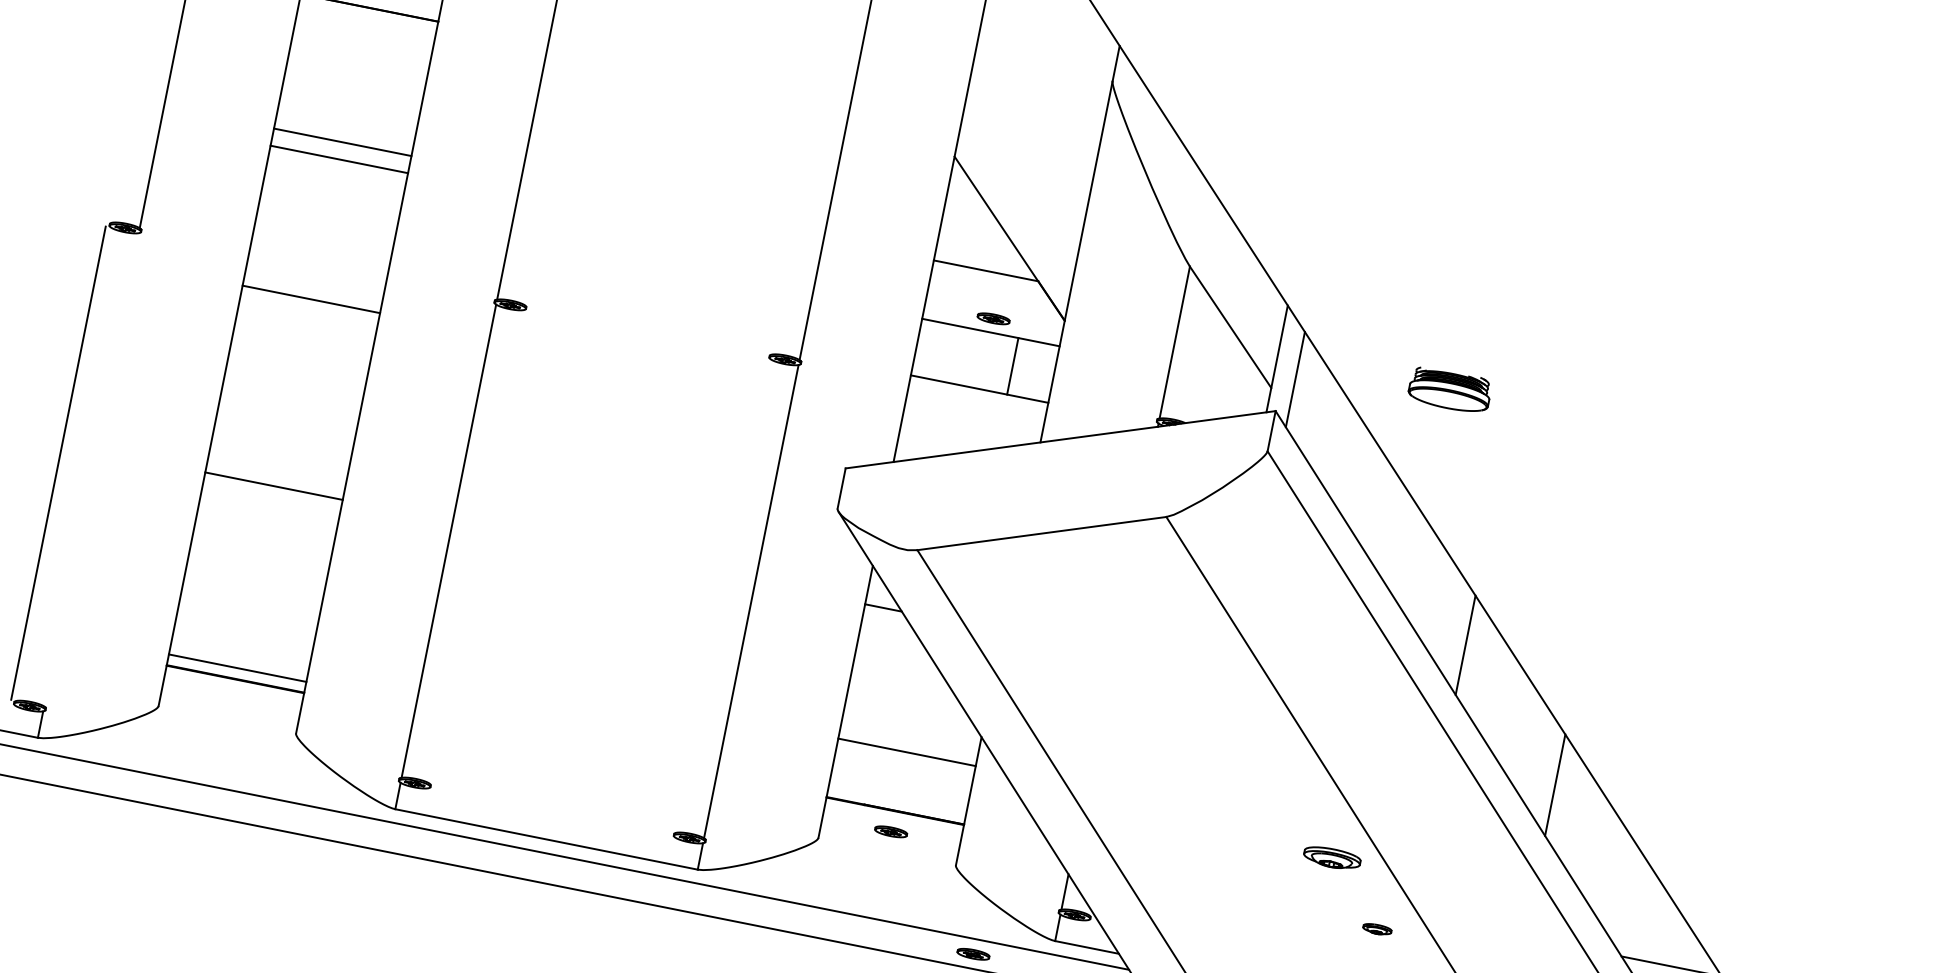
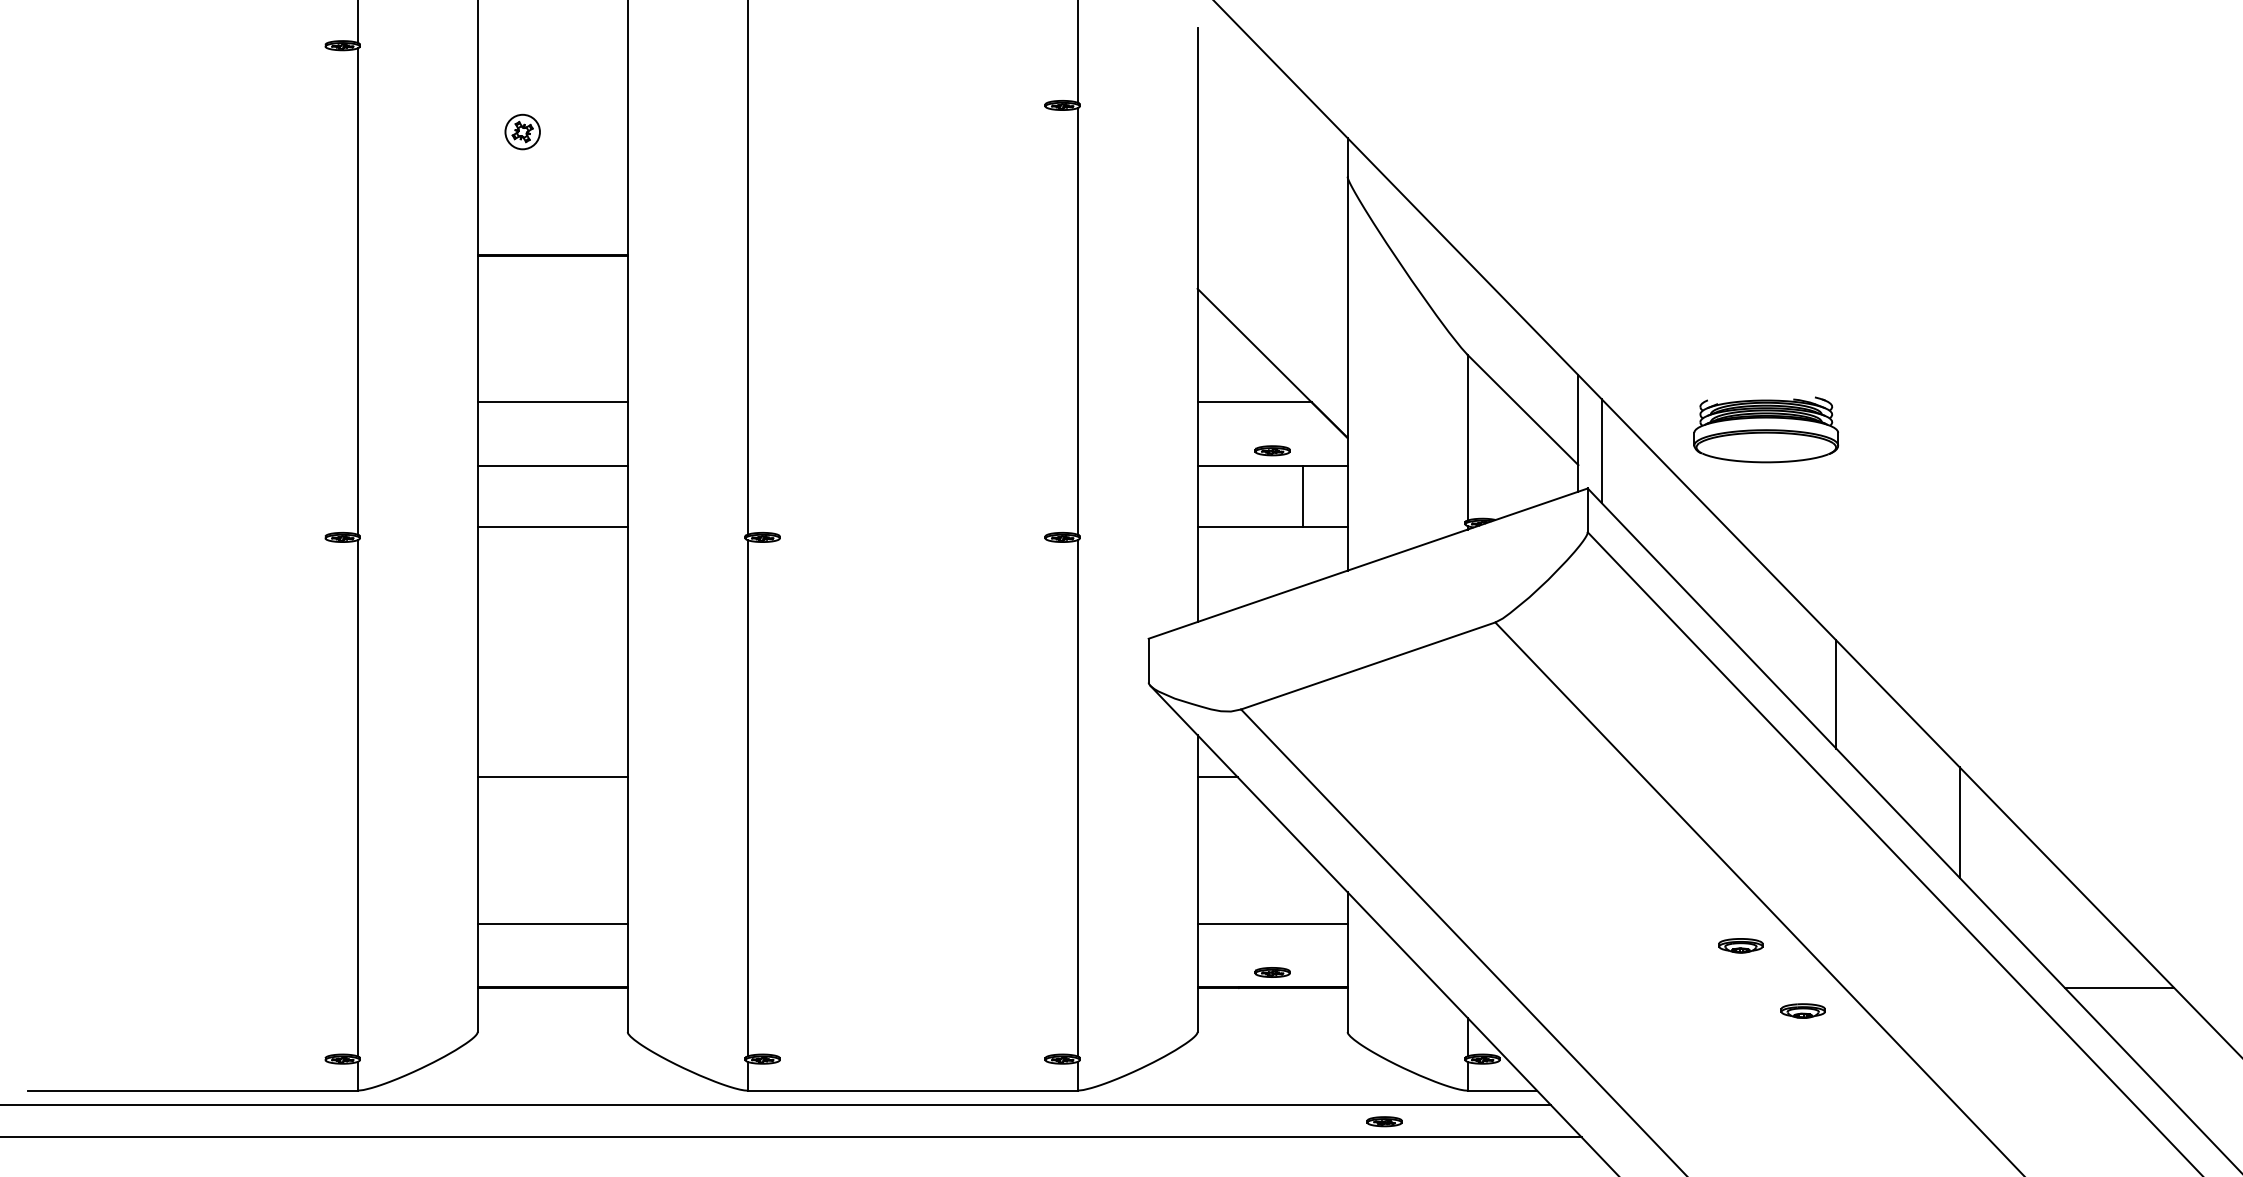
line: (339, 159) -> (552, 465), moved
line: (311, 299) -> (552, 527), moved
part: (1450, 389) -> (1766, 429), size x1.67
line: (58, 463) -> (357, 798), moved
line: (237, 667) -> (552, 923), moved
part: (891, 831) -> (1272, 972), moved
part: (1331, 857) -> (1740, 945), size x0.71
part: (1376, 928) -> (1802, 1010), size x1.43

